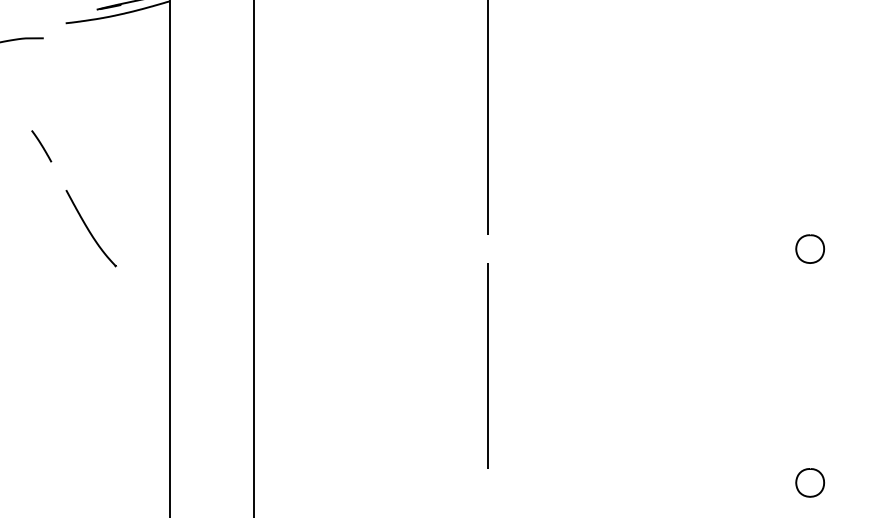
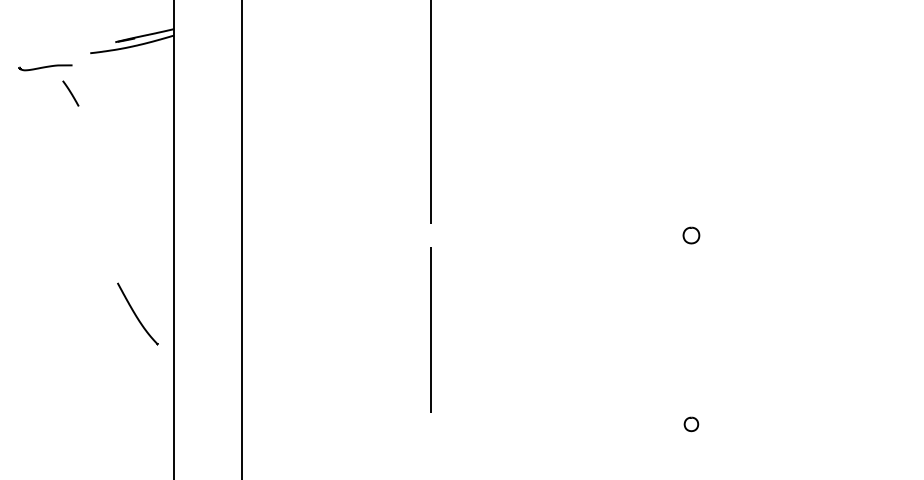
line: (41, 146) -> (70, 93), moved
curve: (89, 229) -> (136, 314), moved
part: (810, 248) -> (691, 235), size x0.7
part: (810, 483) -> (691, 424), size x0.6

